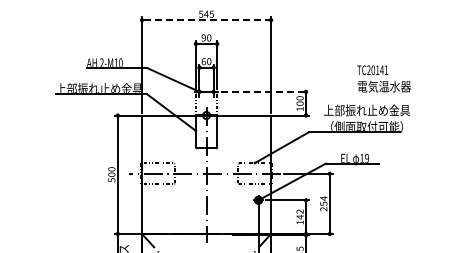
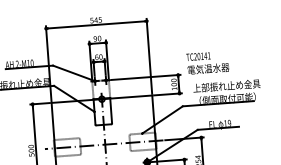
line: (207, 20) -> (97, 25), dashed -> solid
text: (383, 78) -> (207, 62), moved
line: (265, 91) -> (146, 77), dashed -> solid

